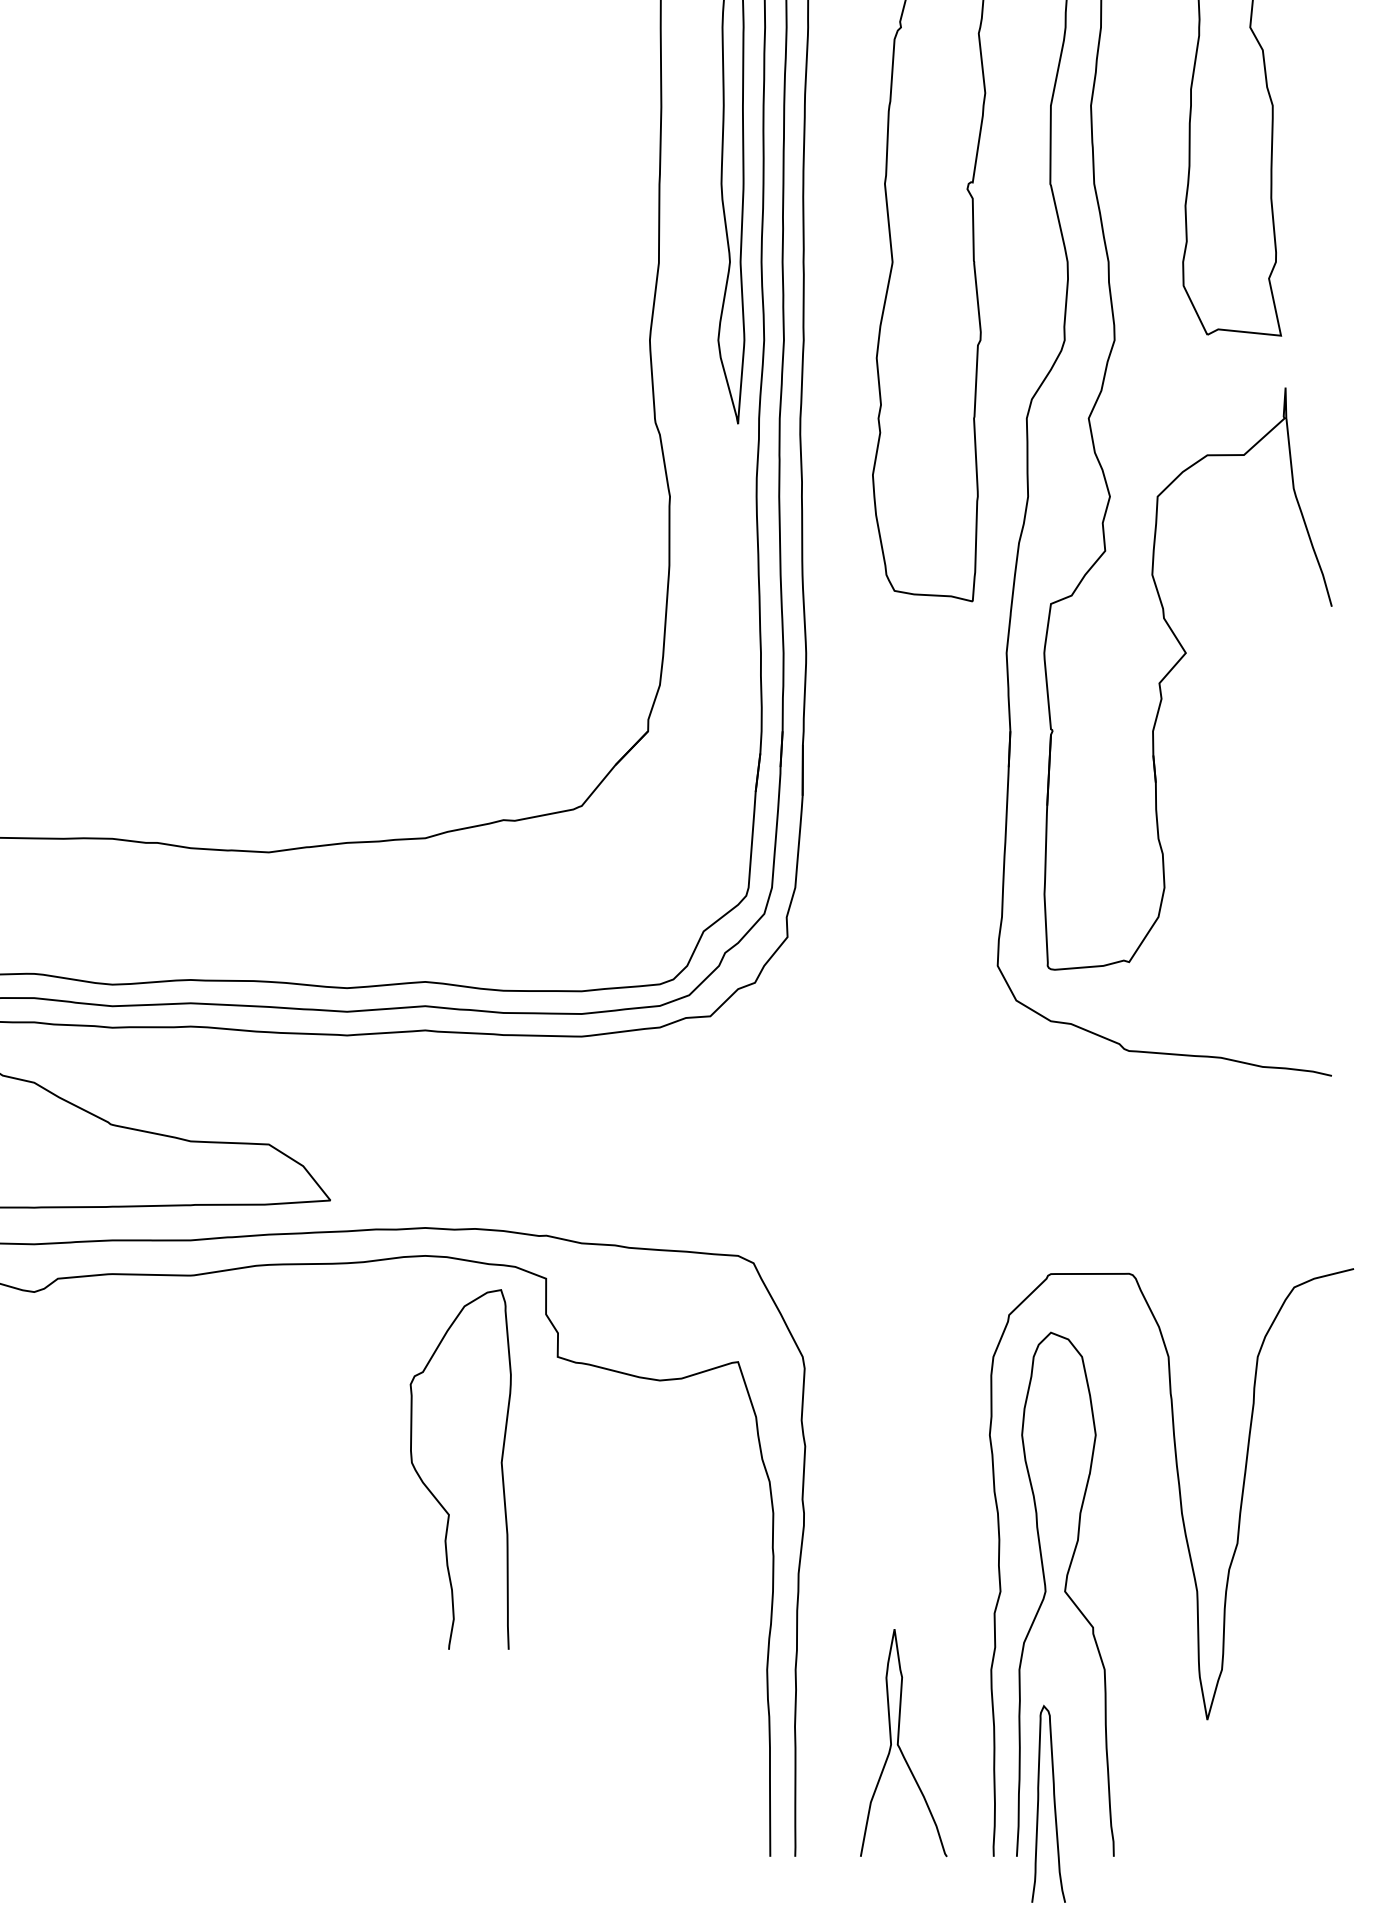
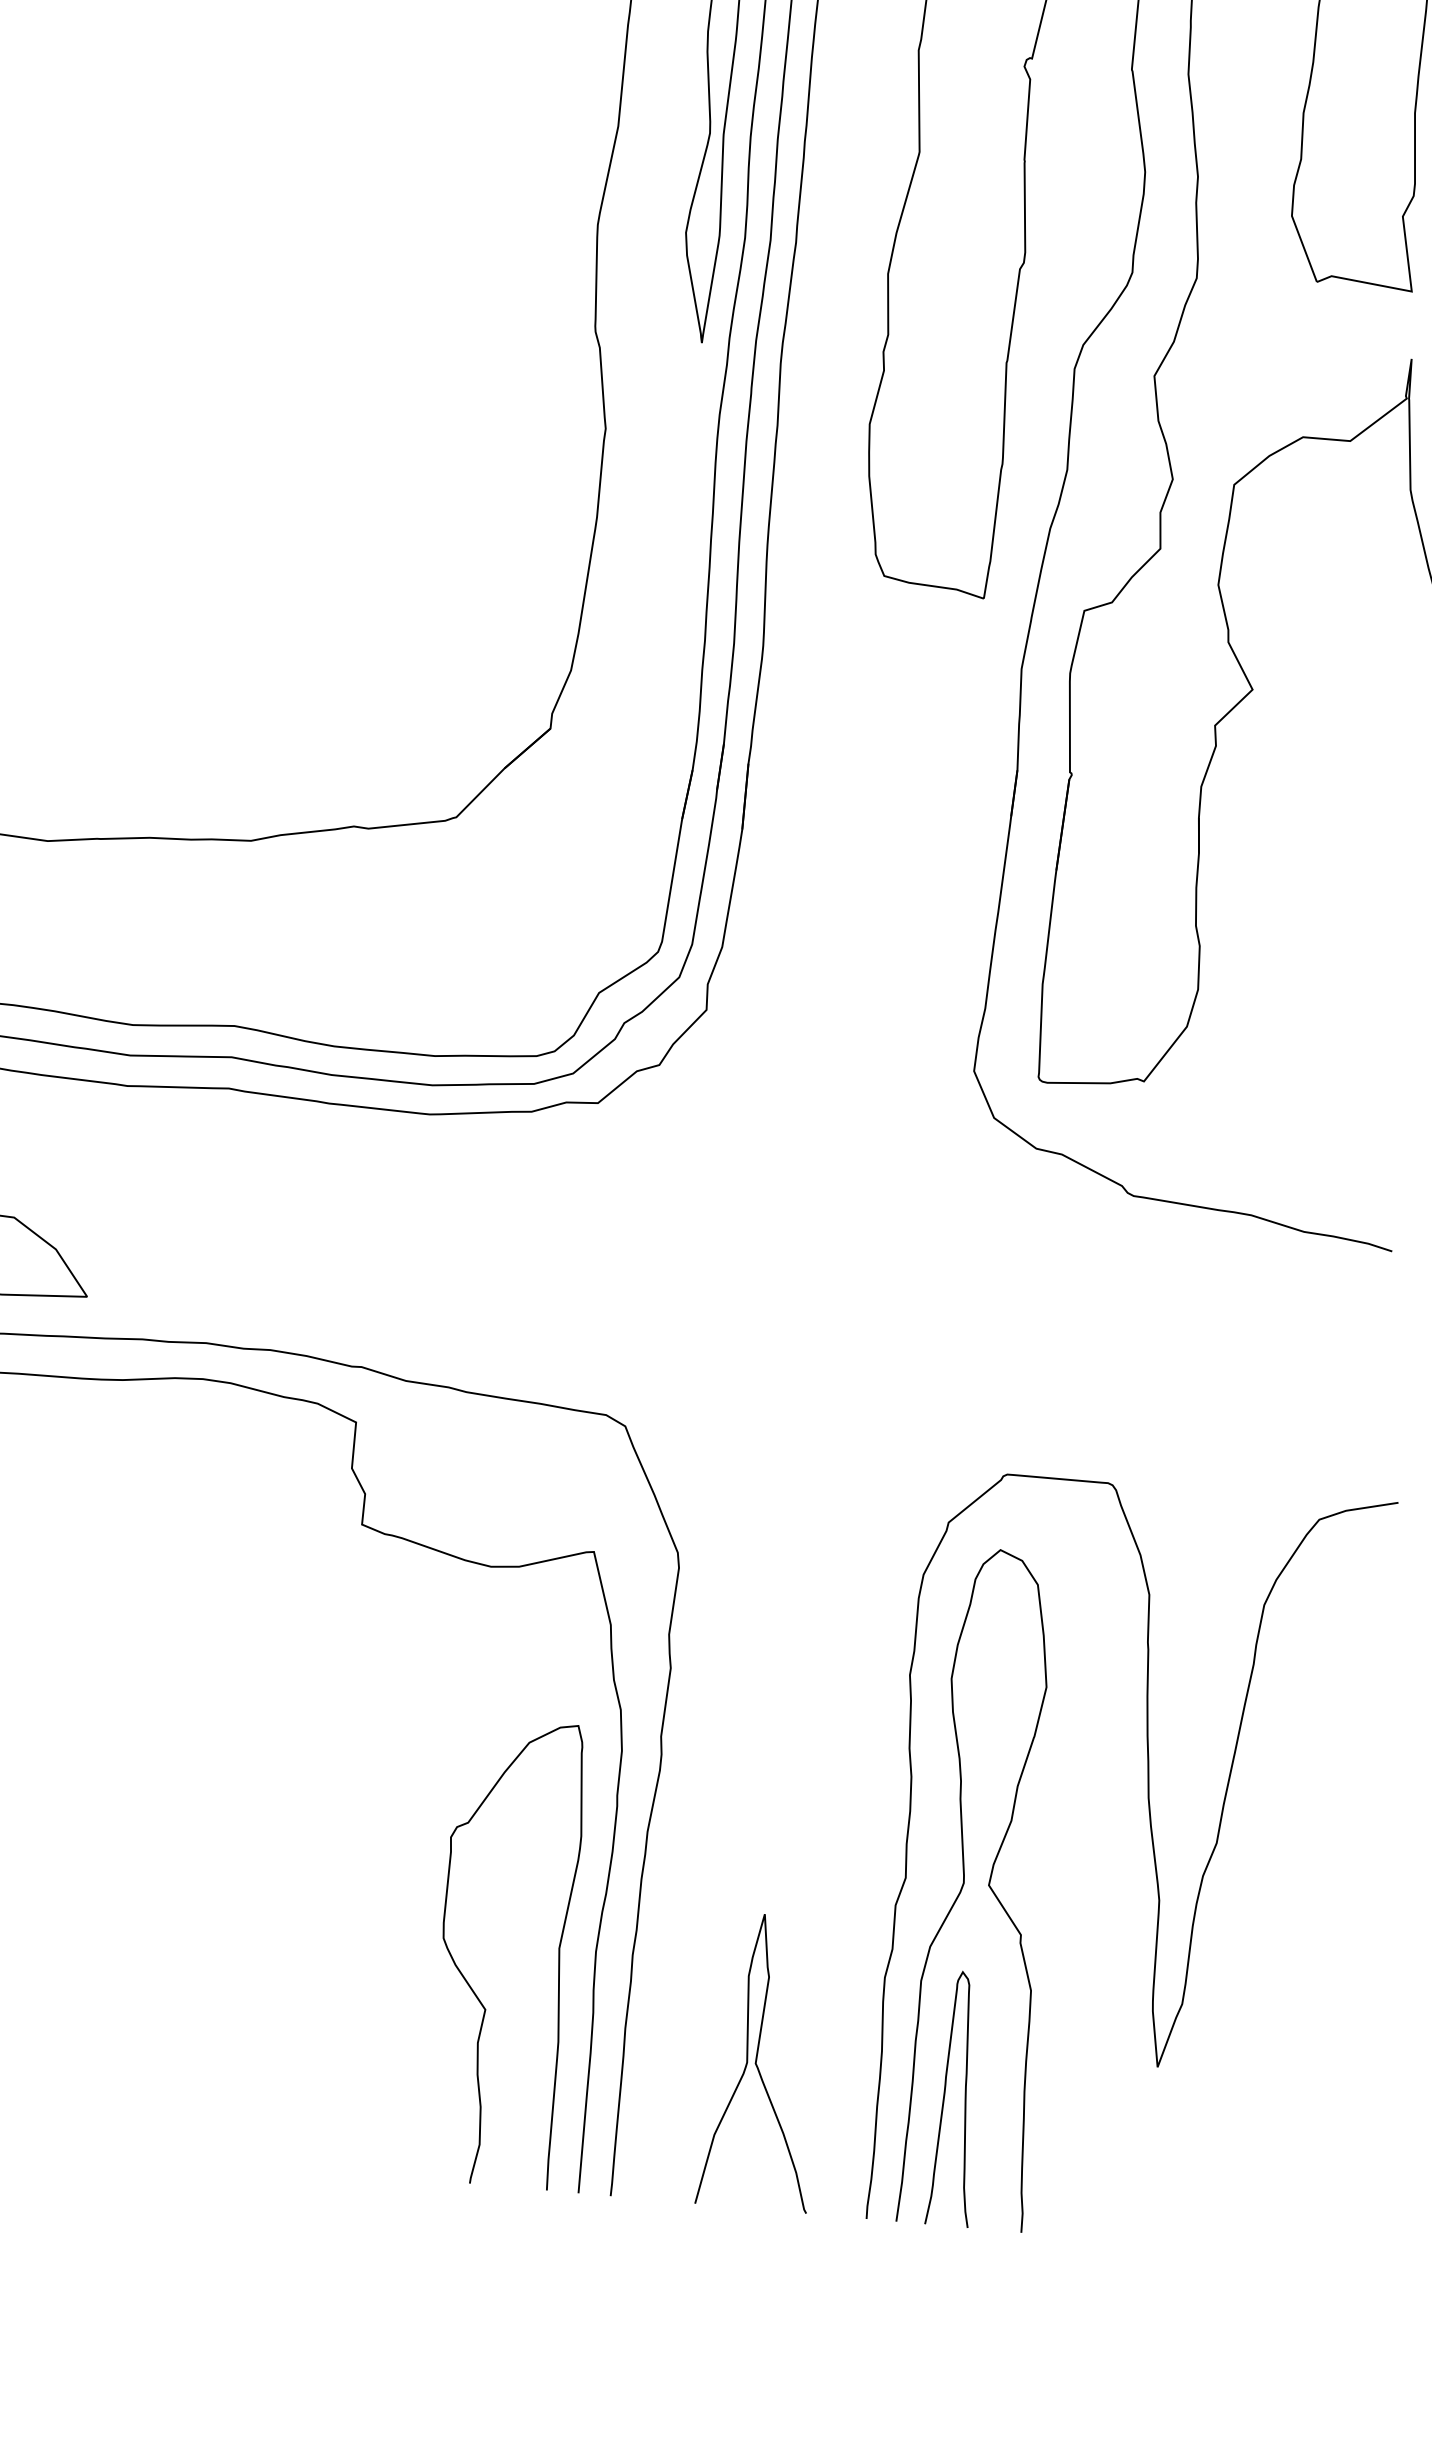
curve: (432, 1492) -> (466, 1978), moved
curve: (1053, 1803) -> (963, 2098), moved

